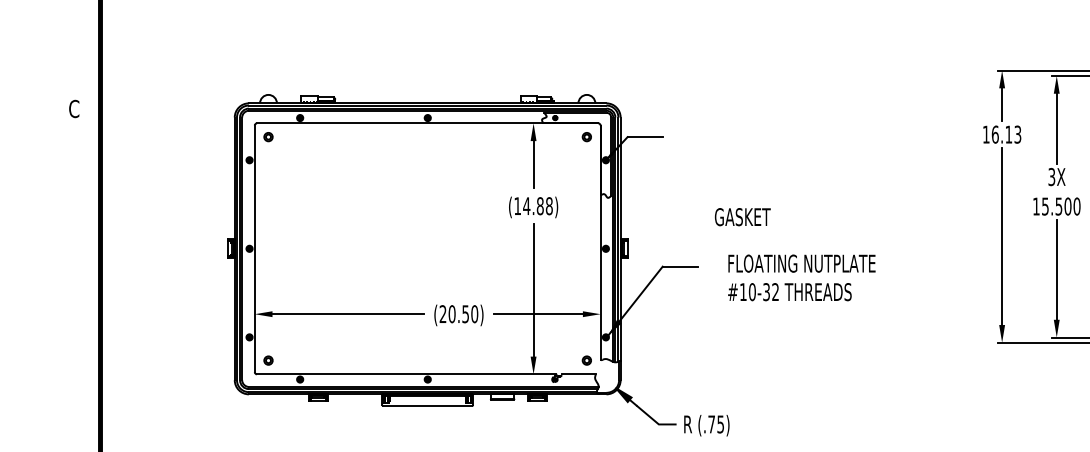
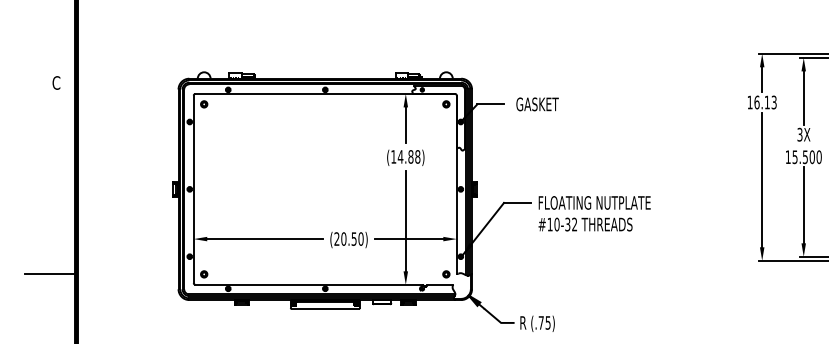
text: (742, 217) -> (537, 104), moved
text: (801, 277) -> (594, 213), moved
line: (65, 359) -> (49, 273), added

